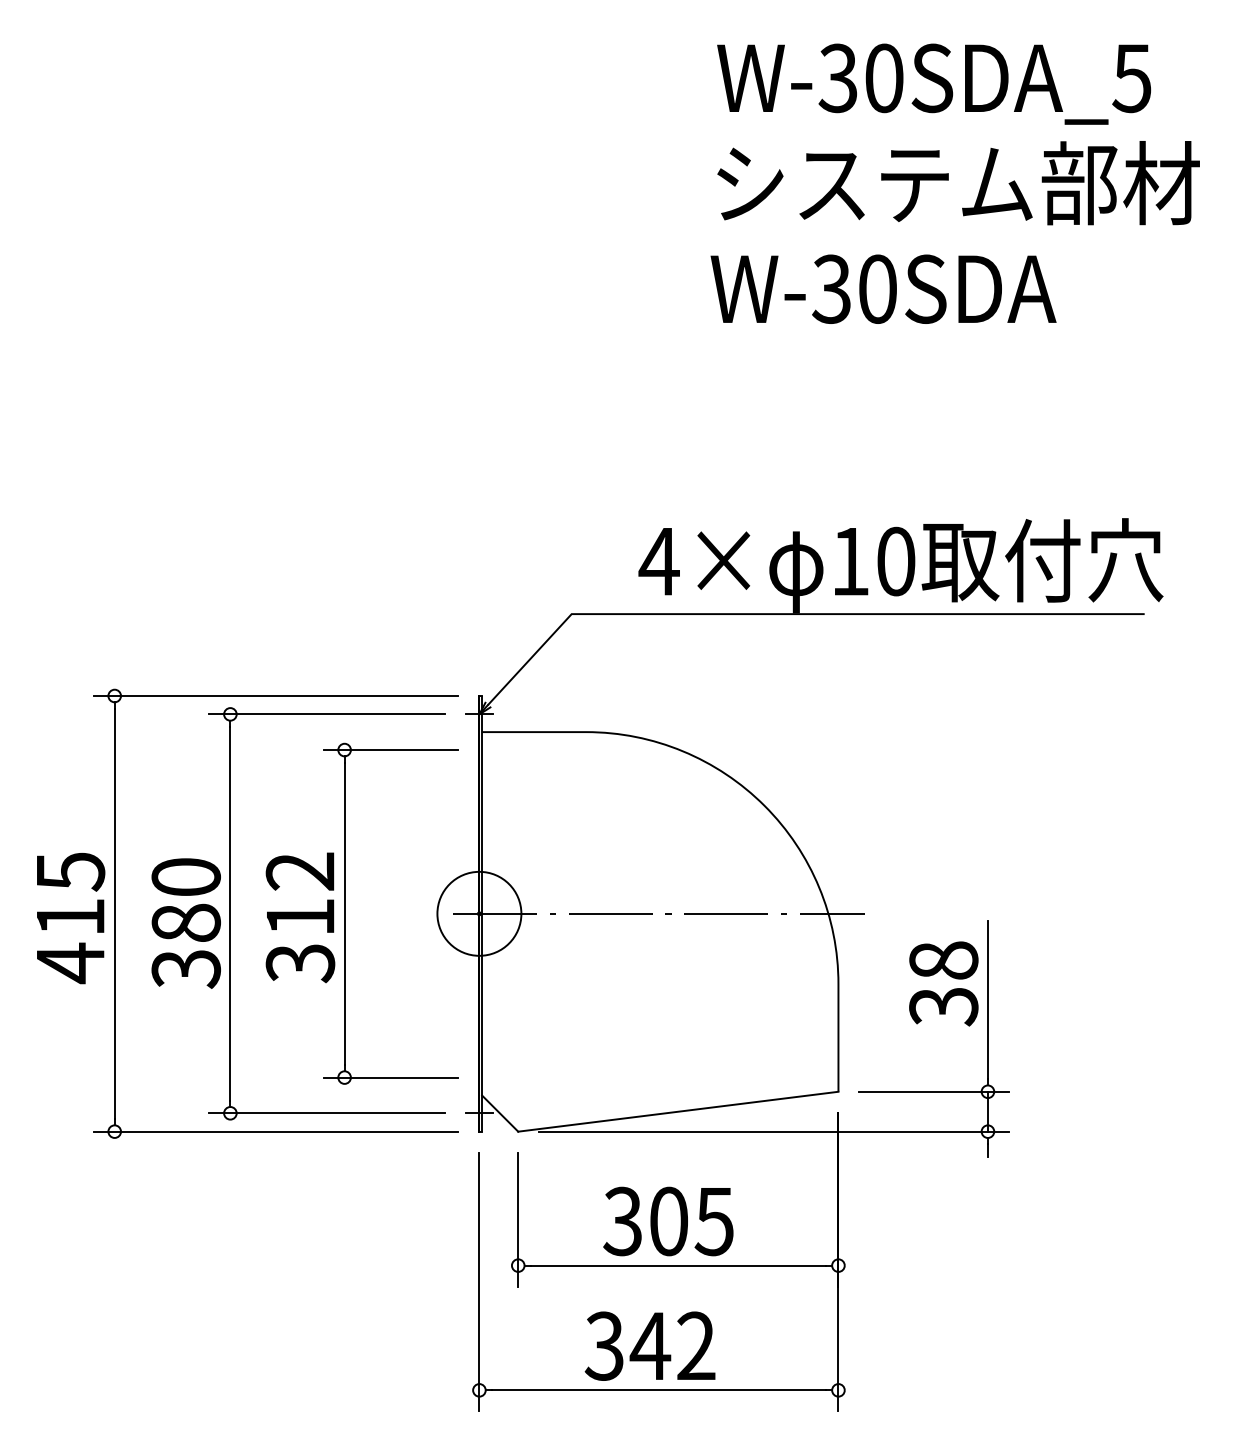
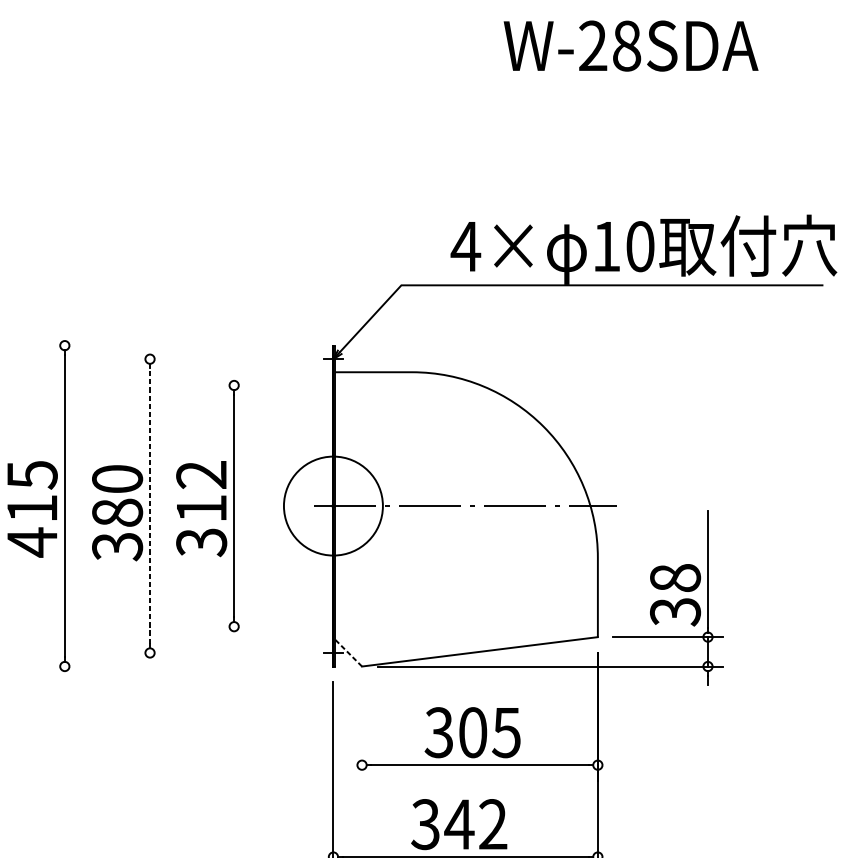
text: (854, 288) -> (609, 45), W-30SDA -> W-28SDA
line: (275, 696) -> (183, 346), removed
line: (327, 714) -> (221, 359), removed
line: (390, 750) -> (267, 385), removed
line: (230, 913) -> (150, 505), solid -> dashed
circle: (479, 913) -> (333, 505), size x1.6
text: (943, 983) -> (675, 594), moved
line: (390, 1077) -> (267, 626), removed
line: (327, 1113) -> (221, 653), removed
line: (500, 1113) -> (348, 653), solid -> dashed
line: (275, 1131) -> (183, 666), removed
line: (518, 1219) -> (362, 731), removed

